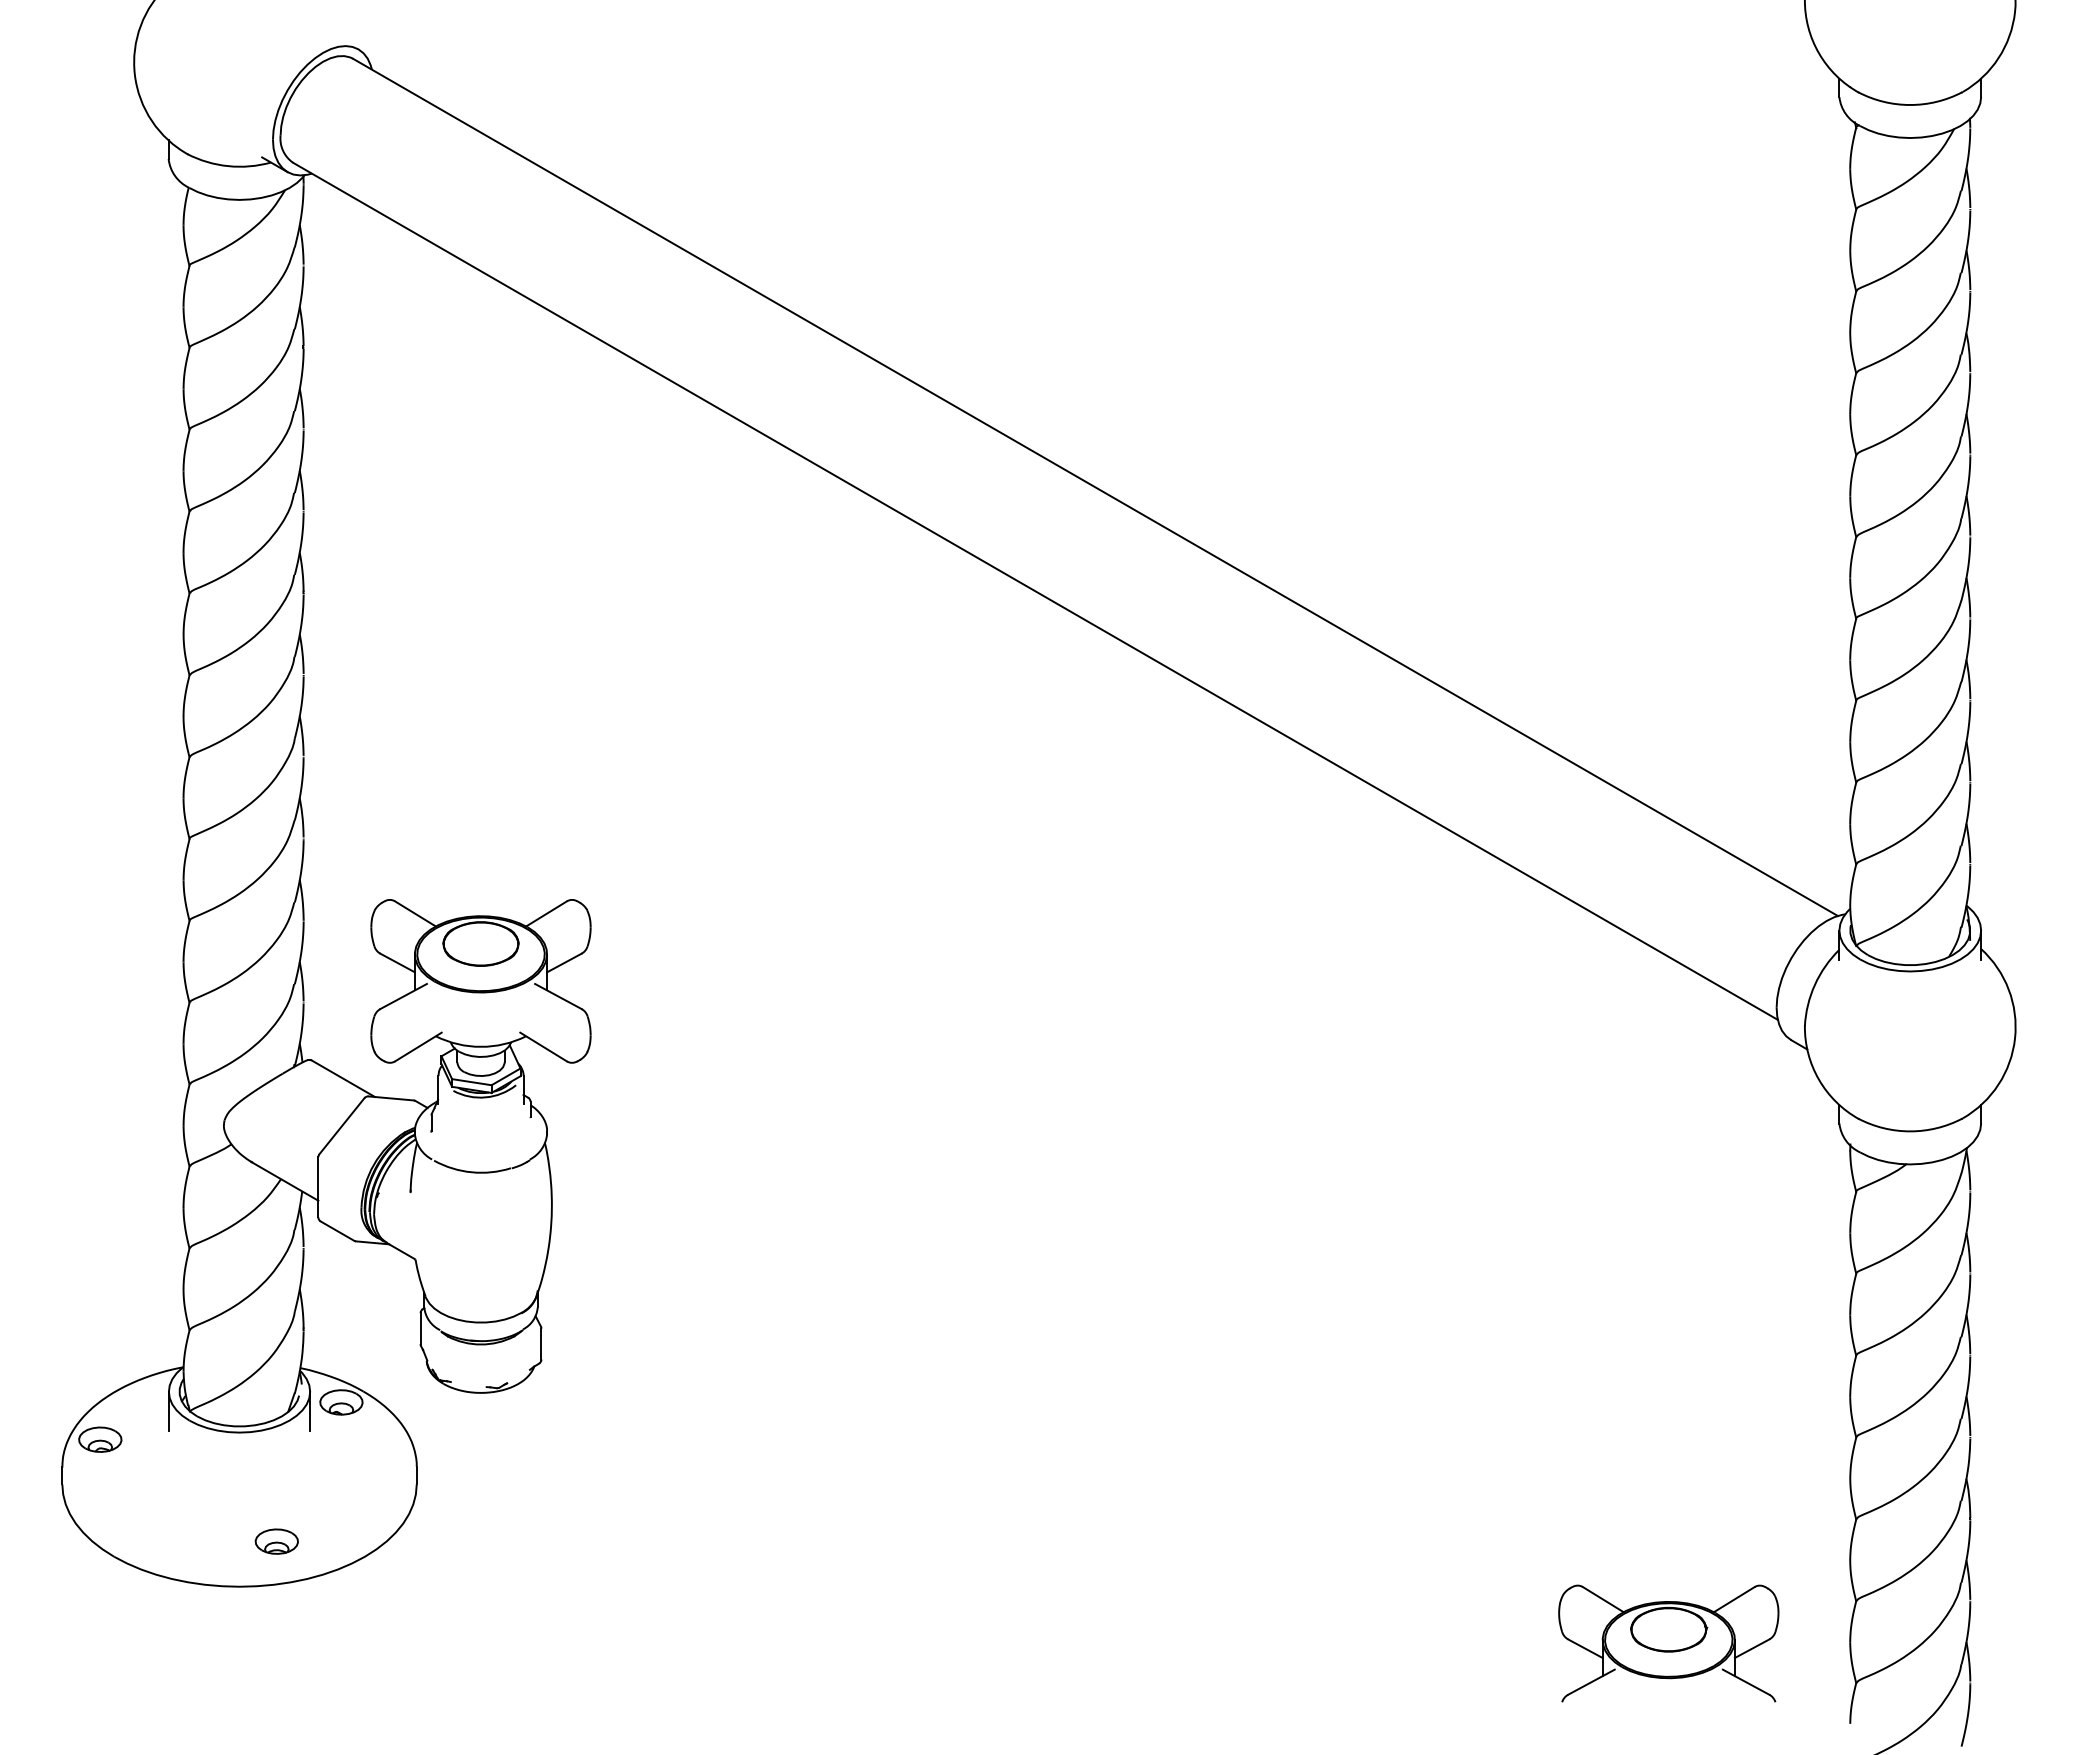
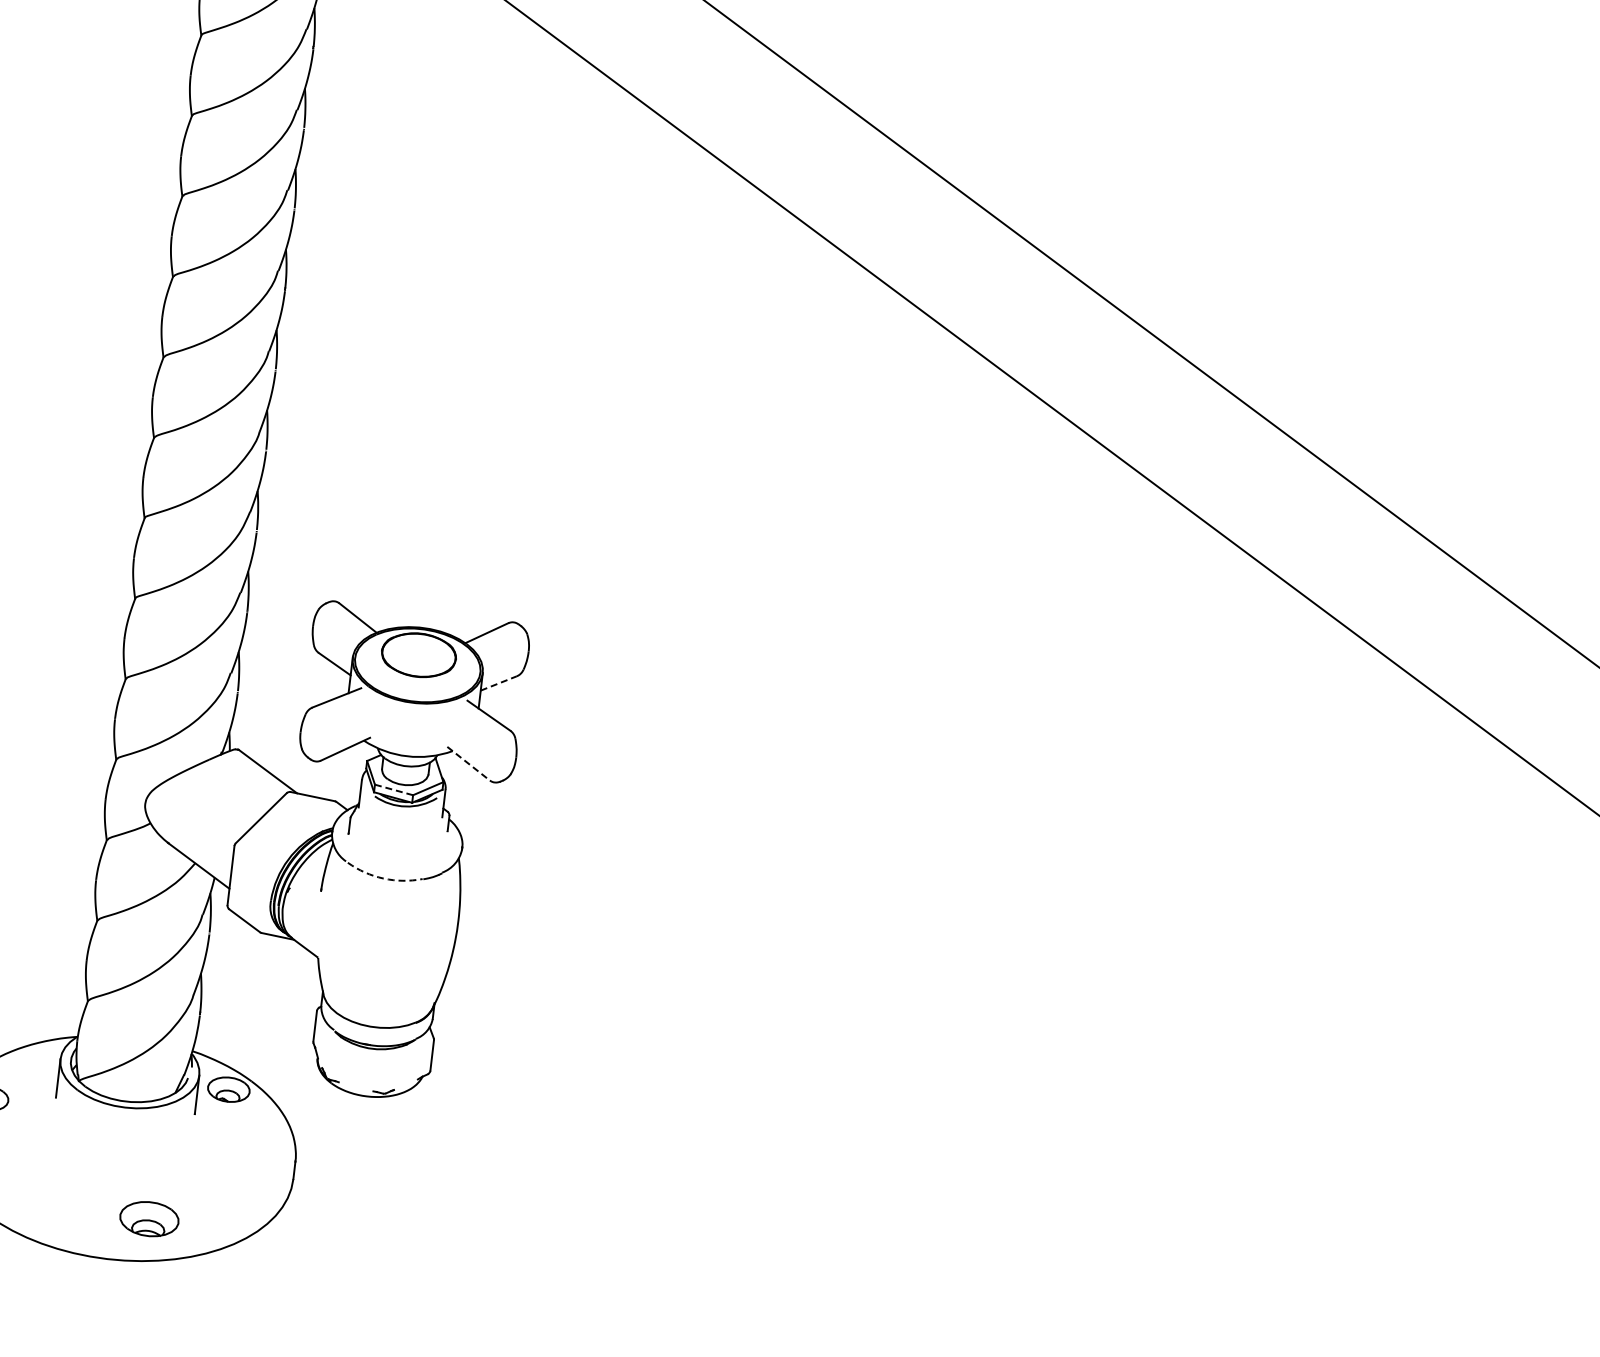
line: (564, 962) -> (498, 683), solid -> dashed
line: (544, 1047) -> (469, 764), solid -> dashed
line: (471, 1082) -> (393, 790), solid -> dashed
arc: (471, 1172) -> (383, 878), solid -> dashed
part: (276, 1541) -> (148, 1218), size x1.4

